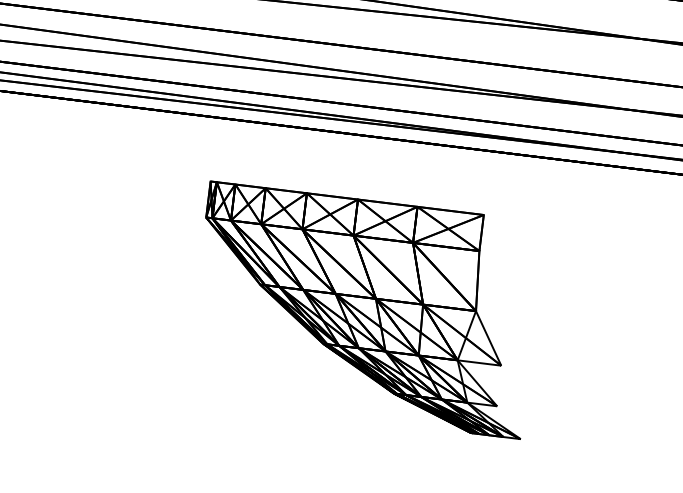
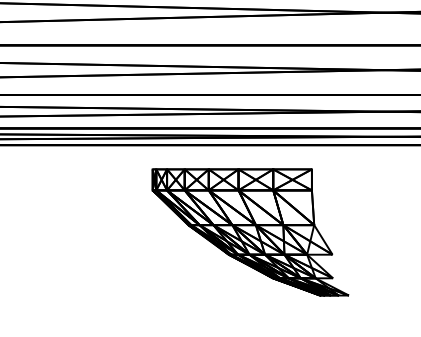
part: (365, 310) -> (250, 232), moved

